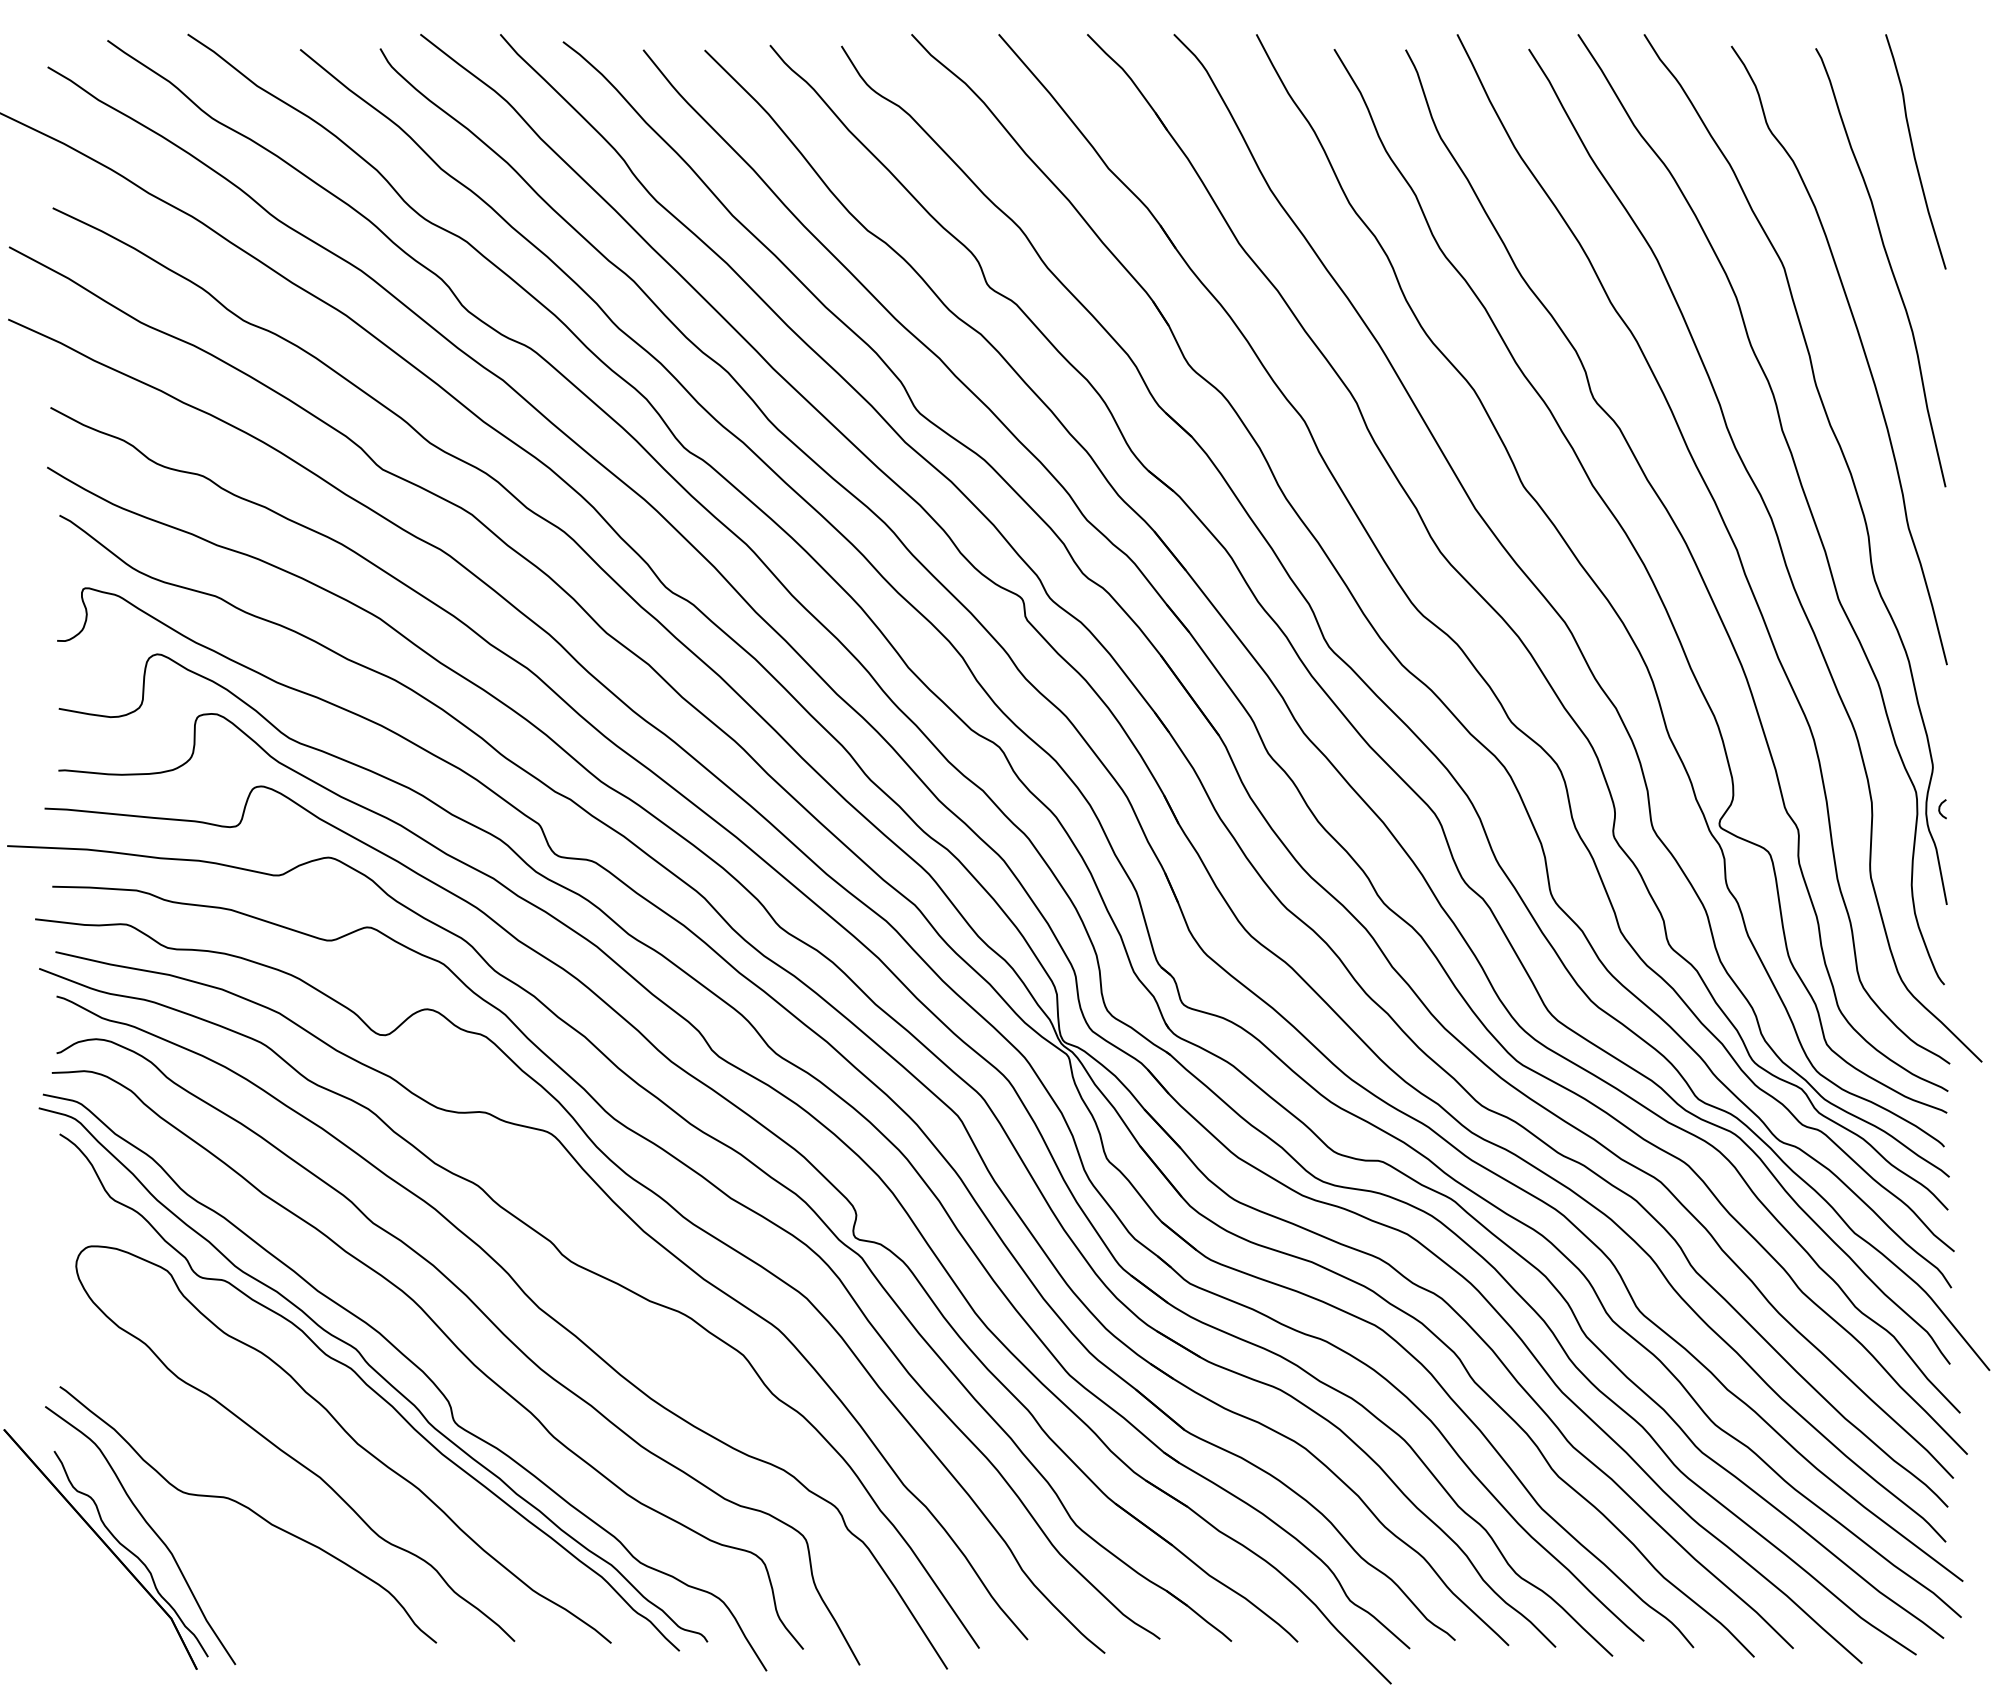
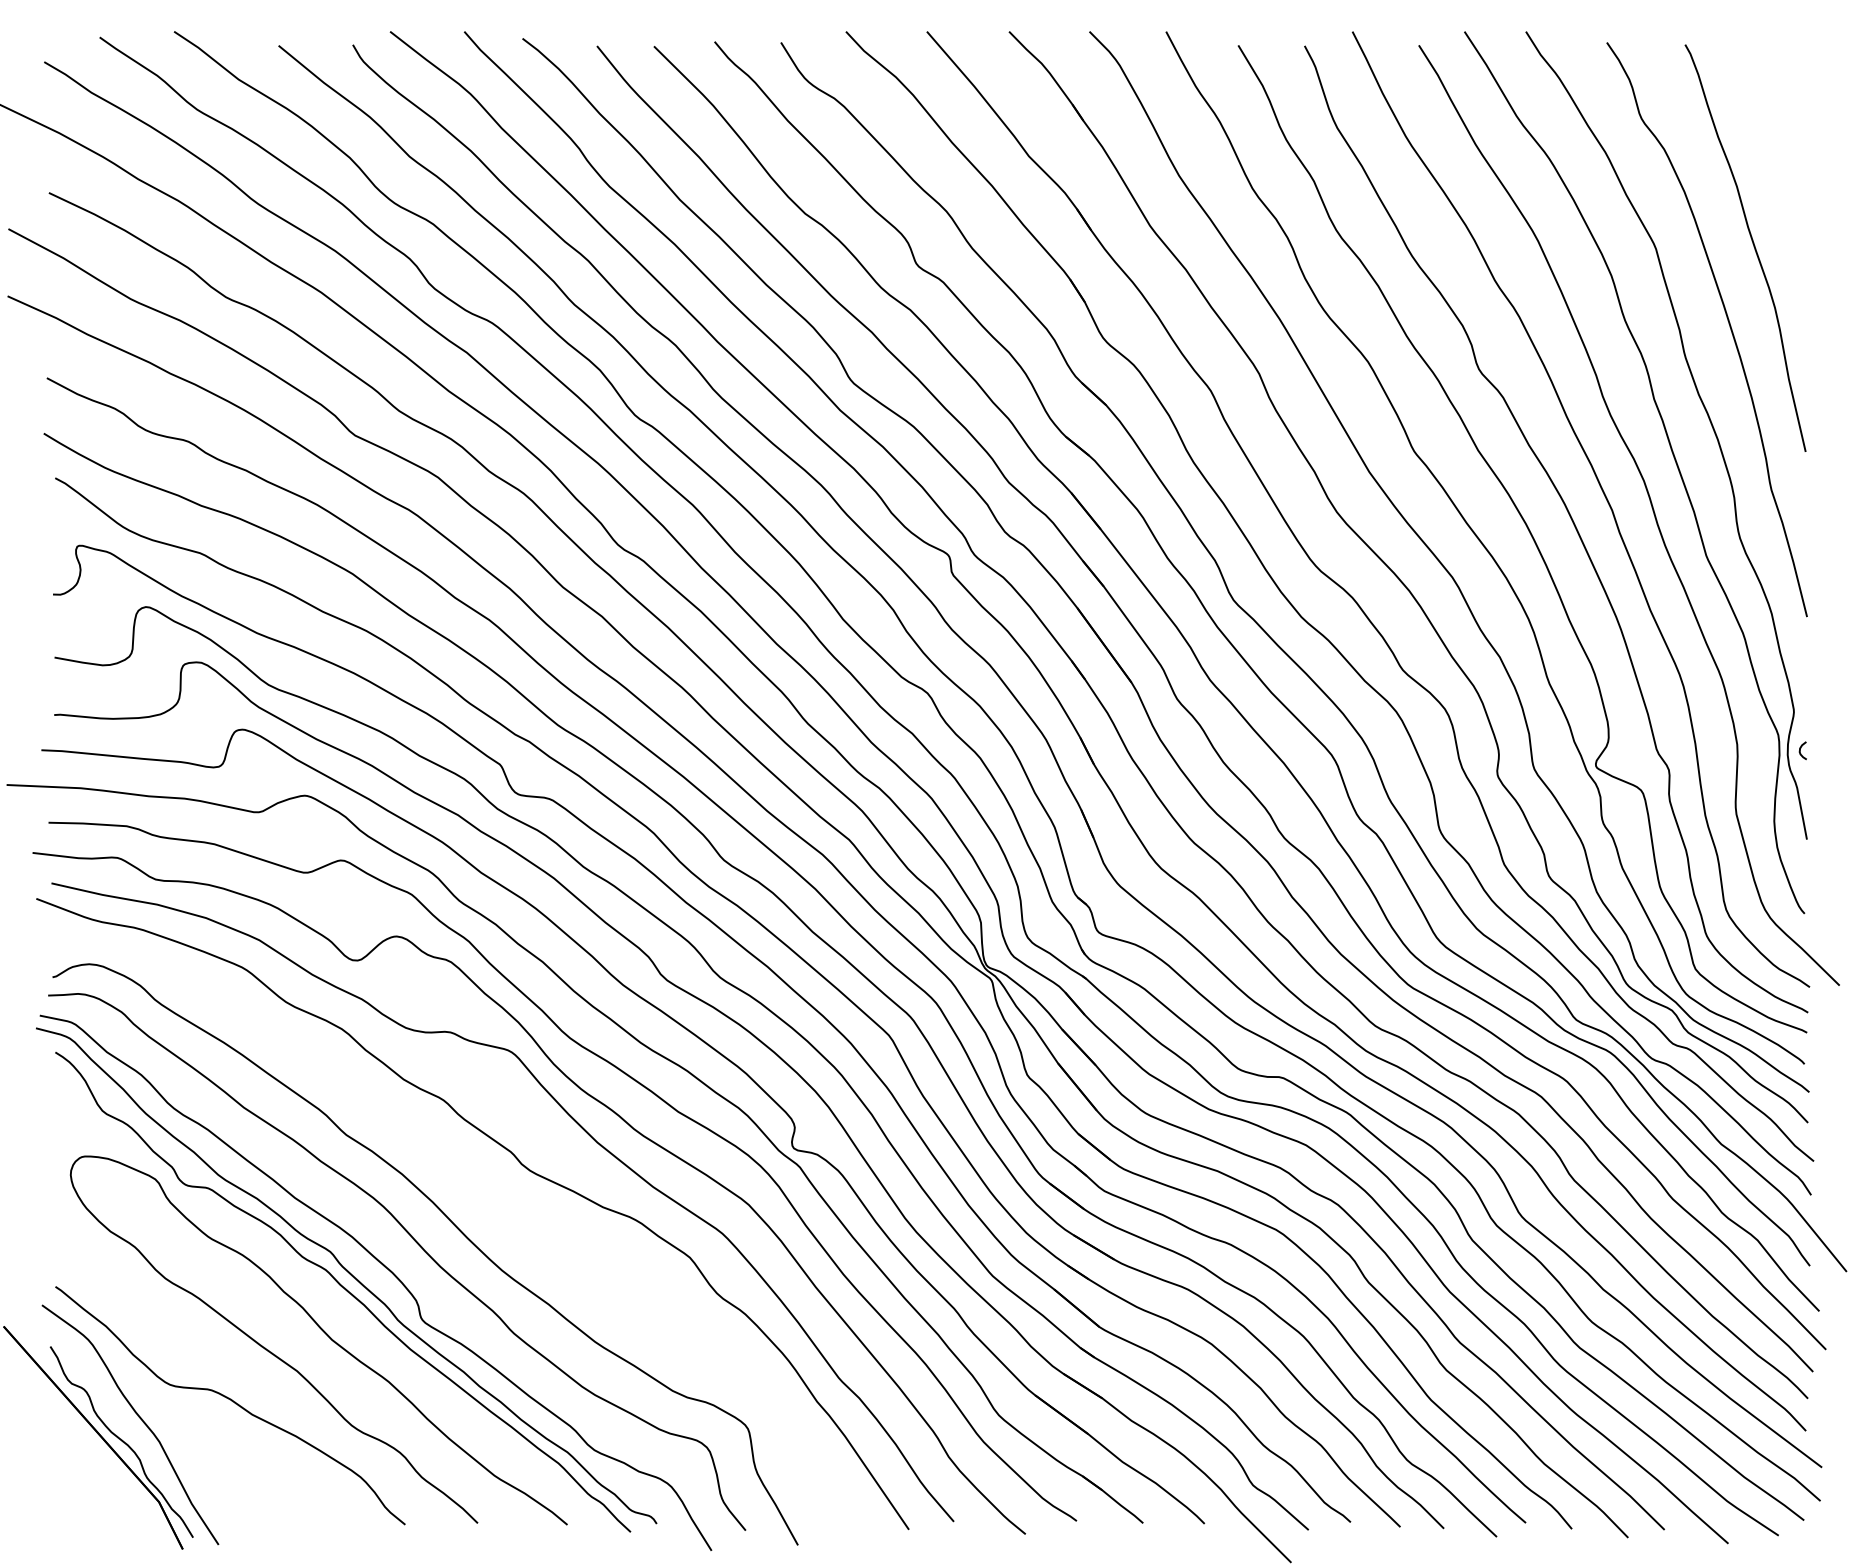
curve: (1914, 151) -> (1776, 140), removed
curve: (532, 1302) -> (494, 1208), removed

